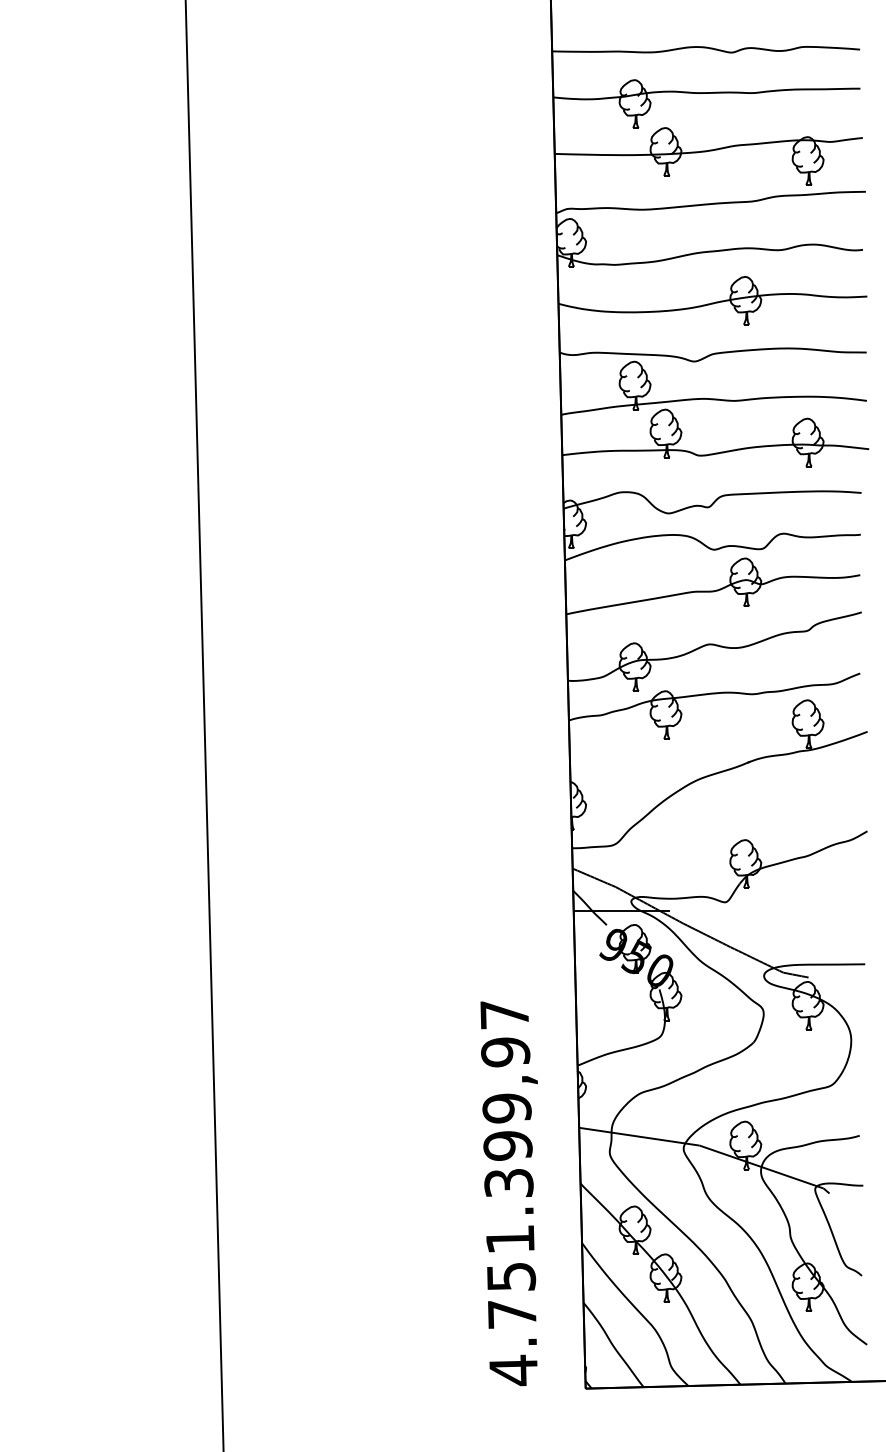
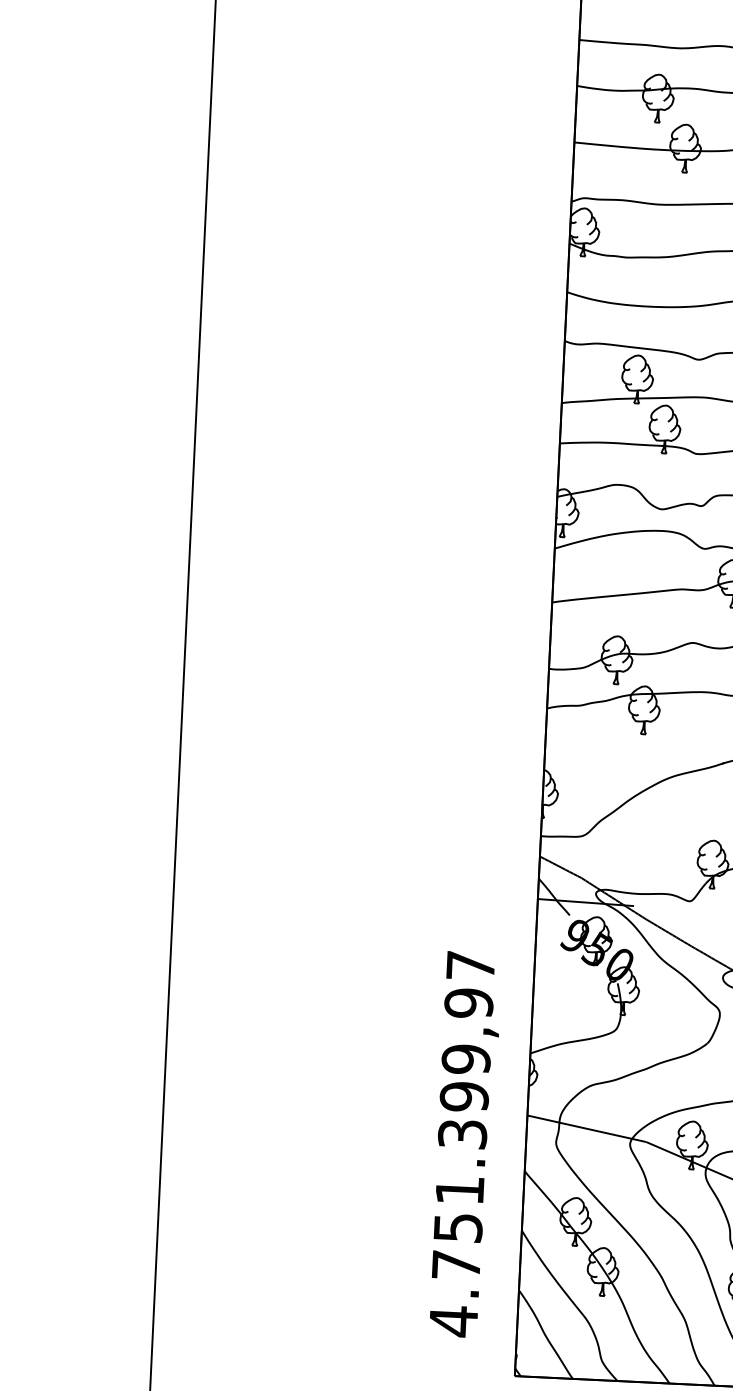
text: (508, 1193) -> (461, 1144), moved

